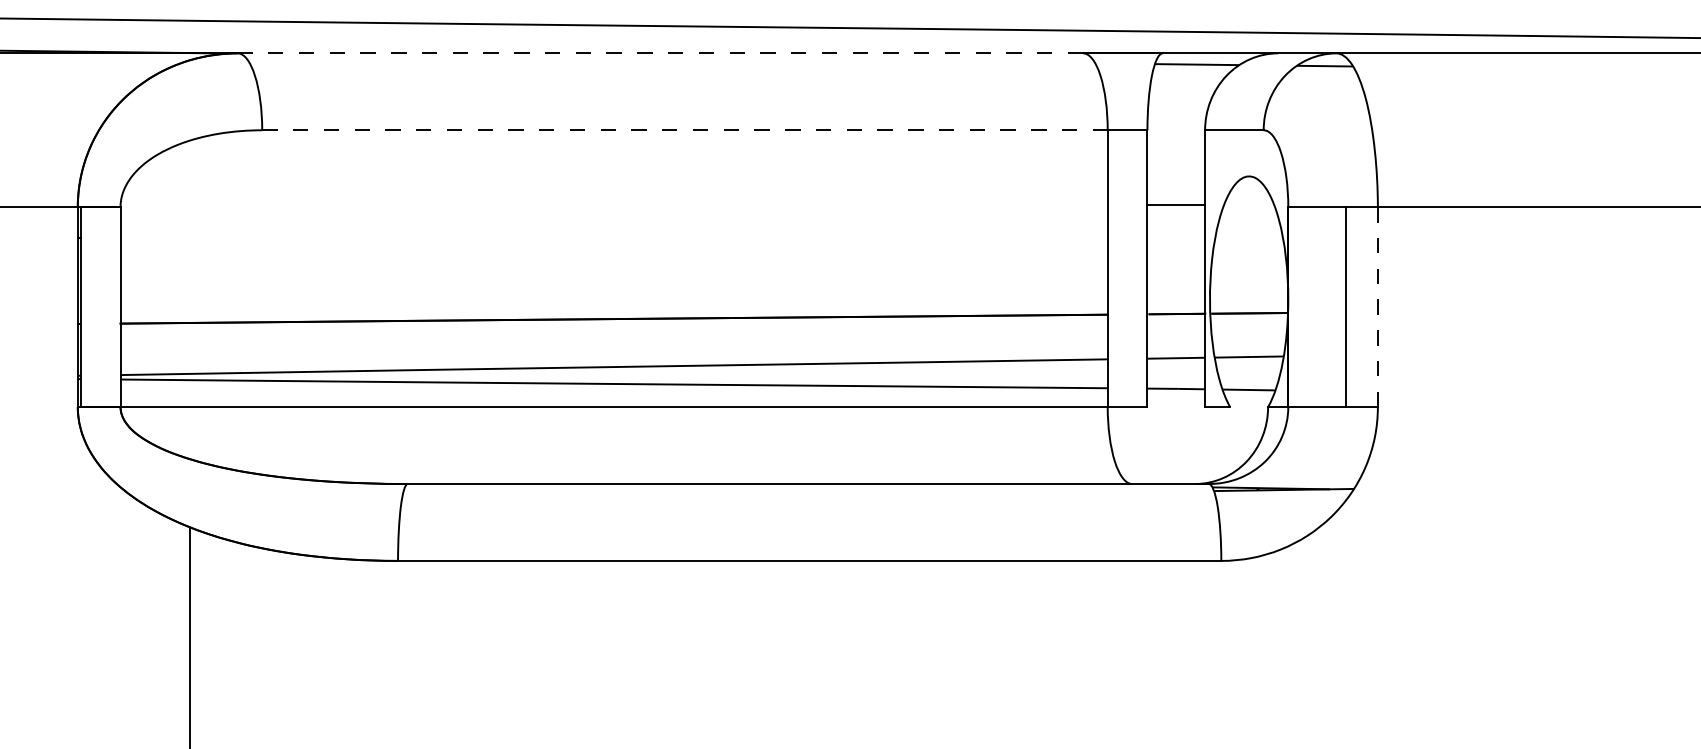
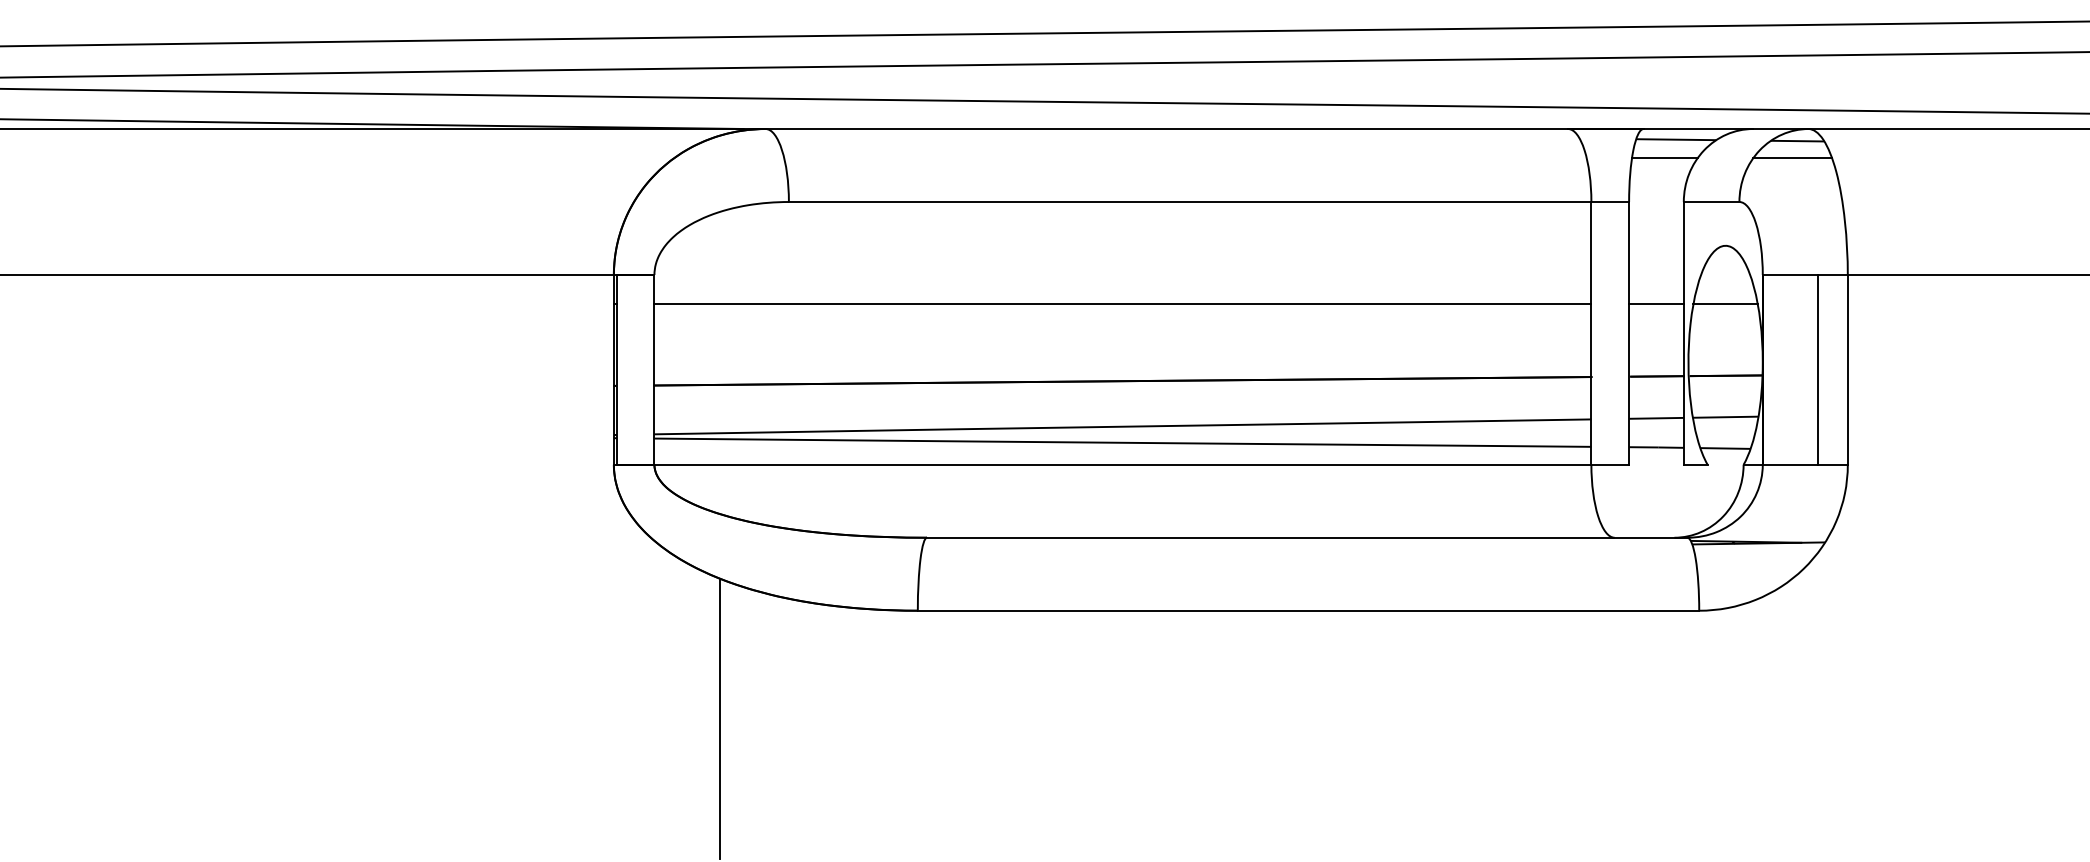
line: (660, 53) -> (1166, 129), dashed -> solid
line: (1184, 84) -> (1664, 158), added
line: (1319, 84) -> (1792, 158), added
line: (685, 130) -> (1190, 202), dashed -> solid
line: (1176, 205) -> (1656, 304), moved
line: (613, 238) -> (1122, 304), added
line: (1249, 238) -> (1725, 304), added
line: (1377, 306) -> (1847, 369), dashed -> solid

